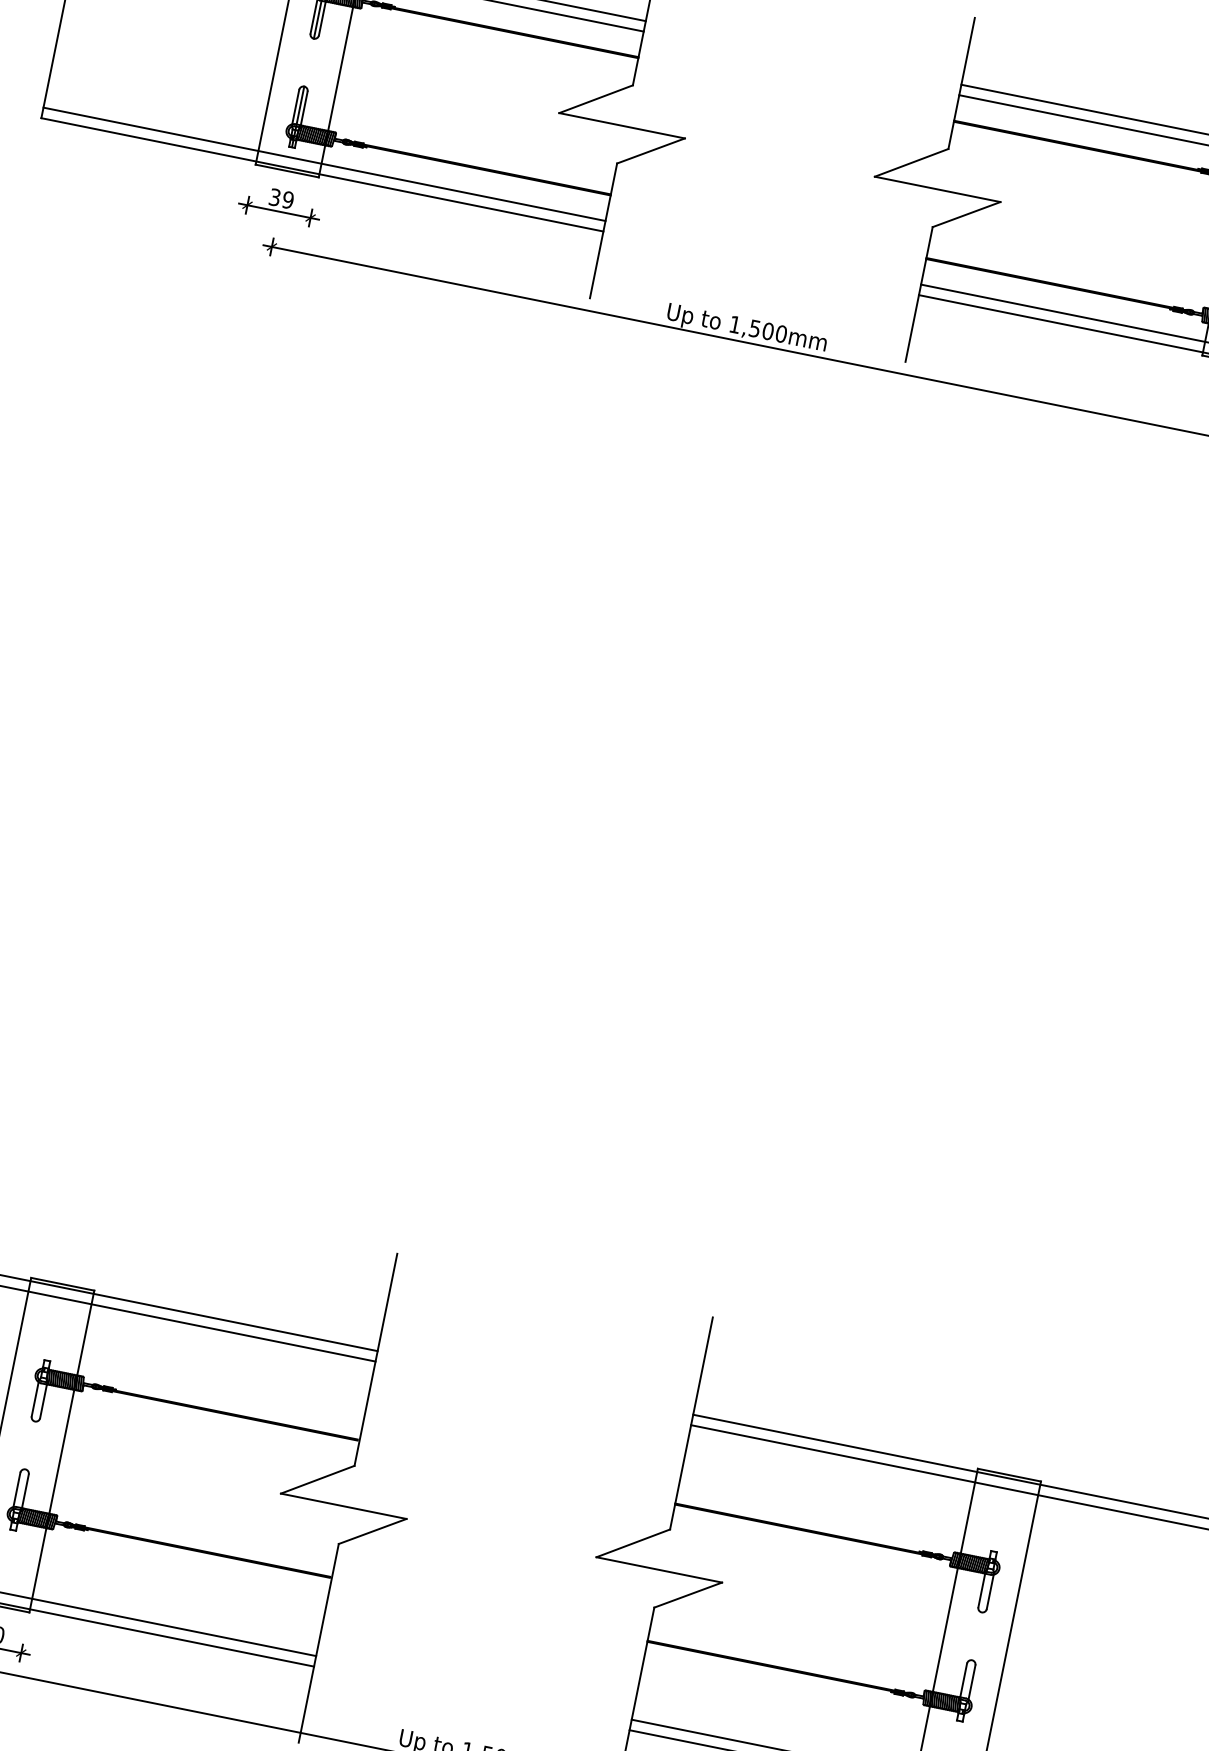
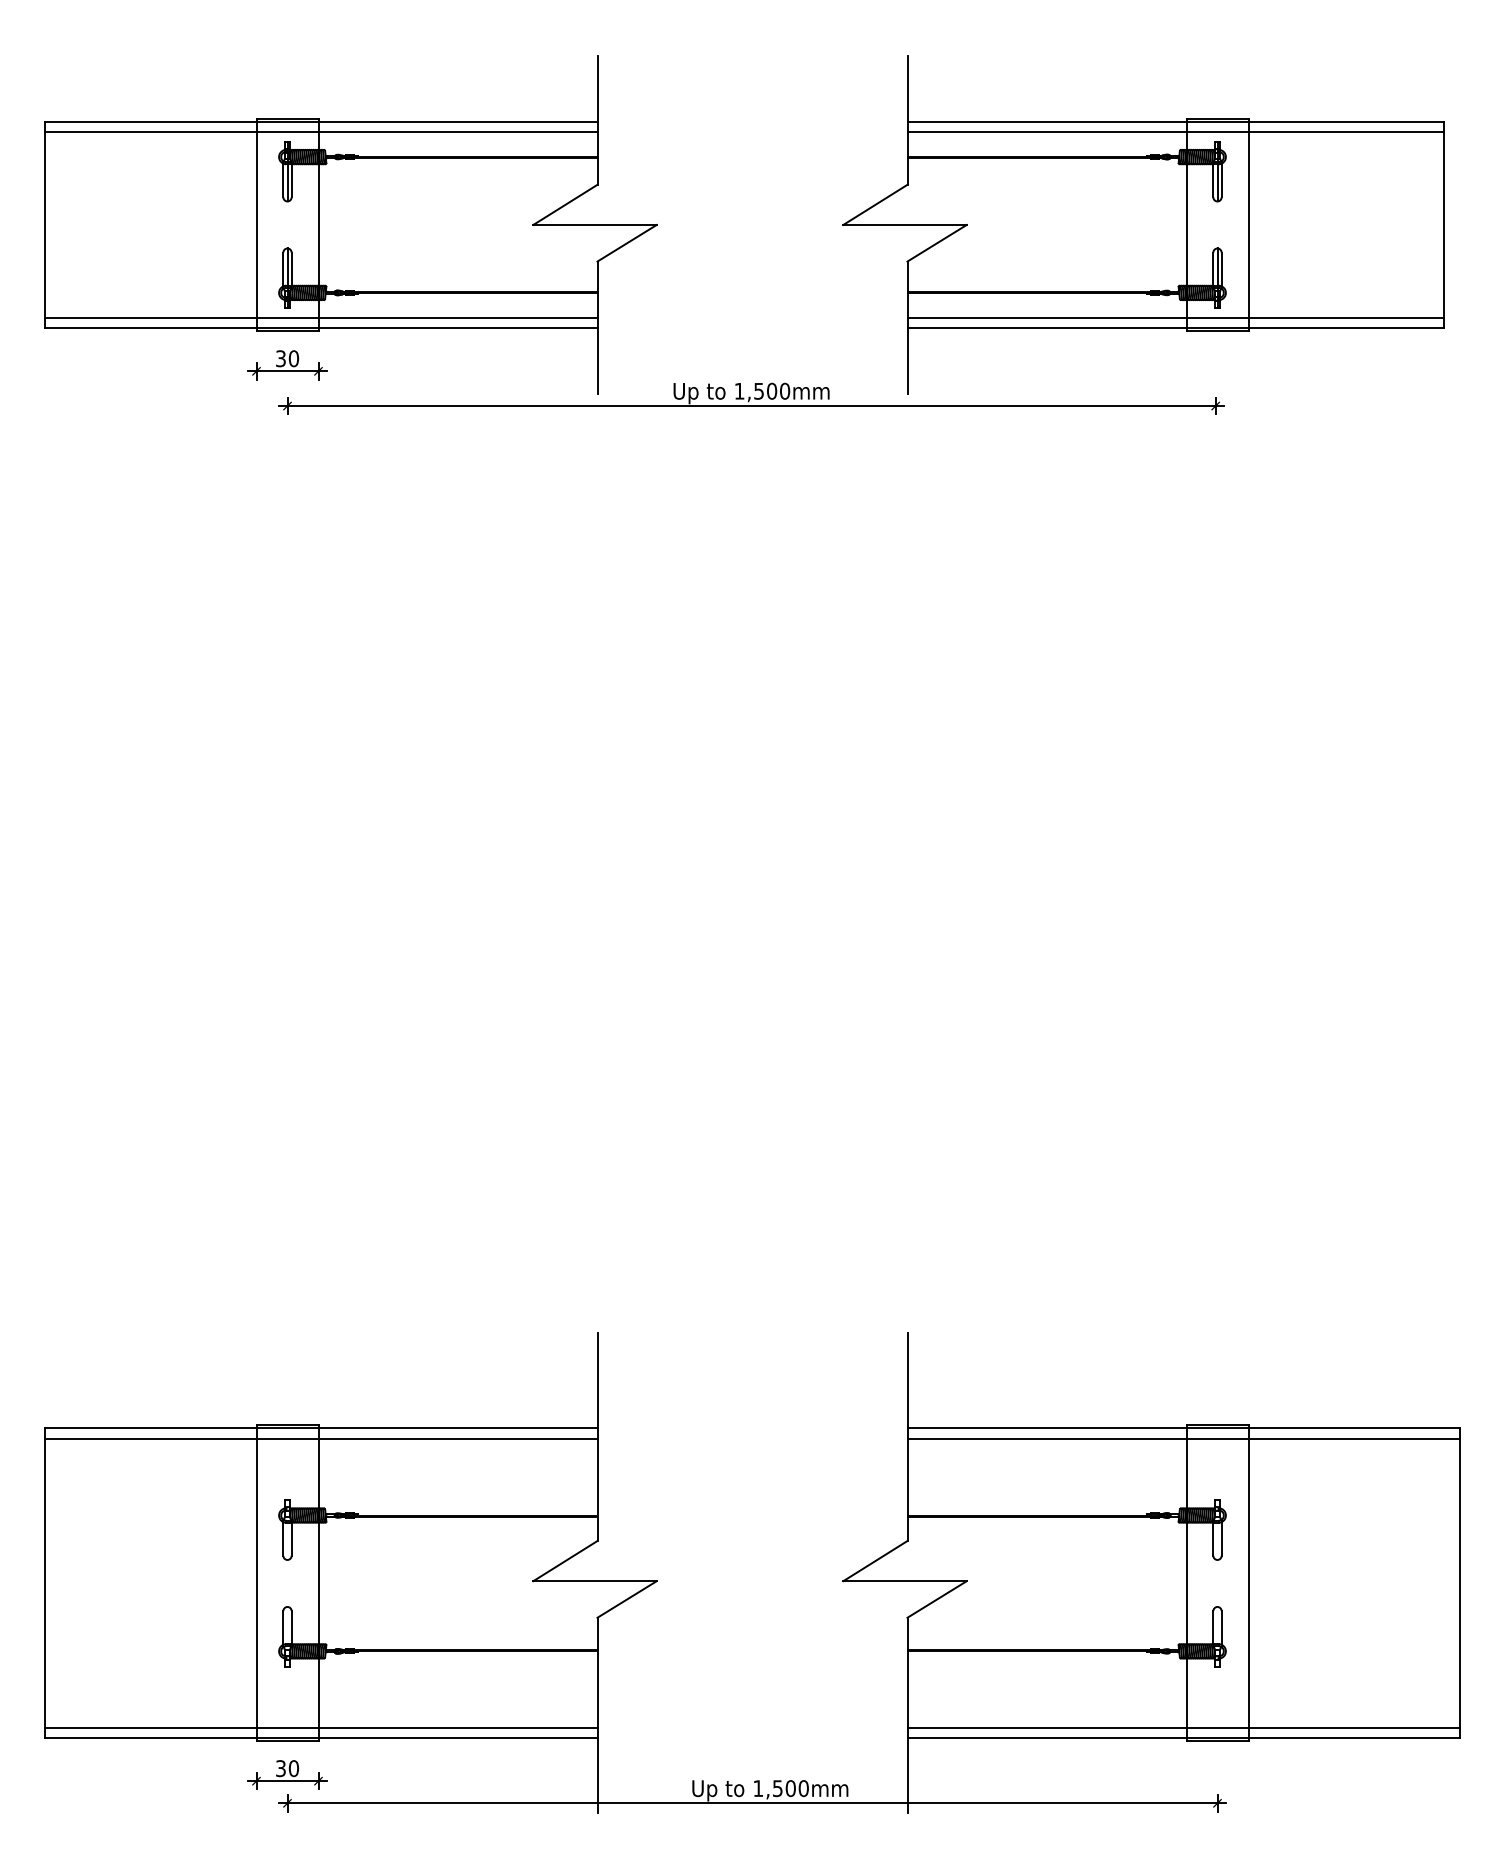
text: (287, 199) -> (293, 358), 39 -> 30

